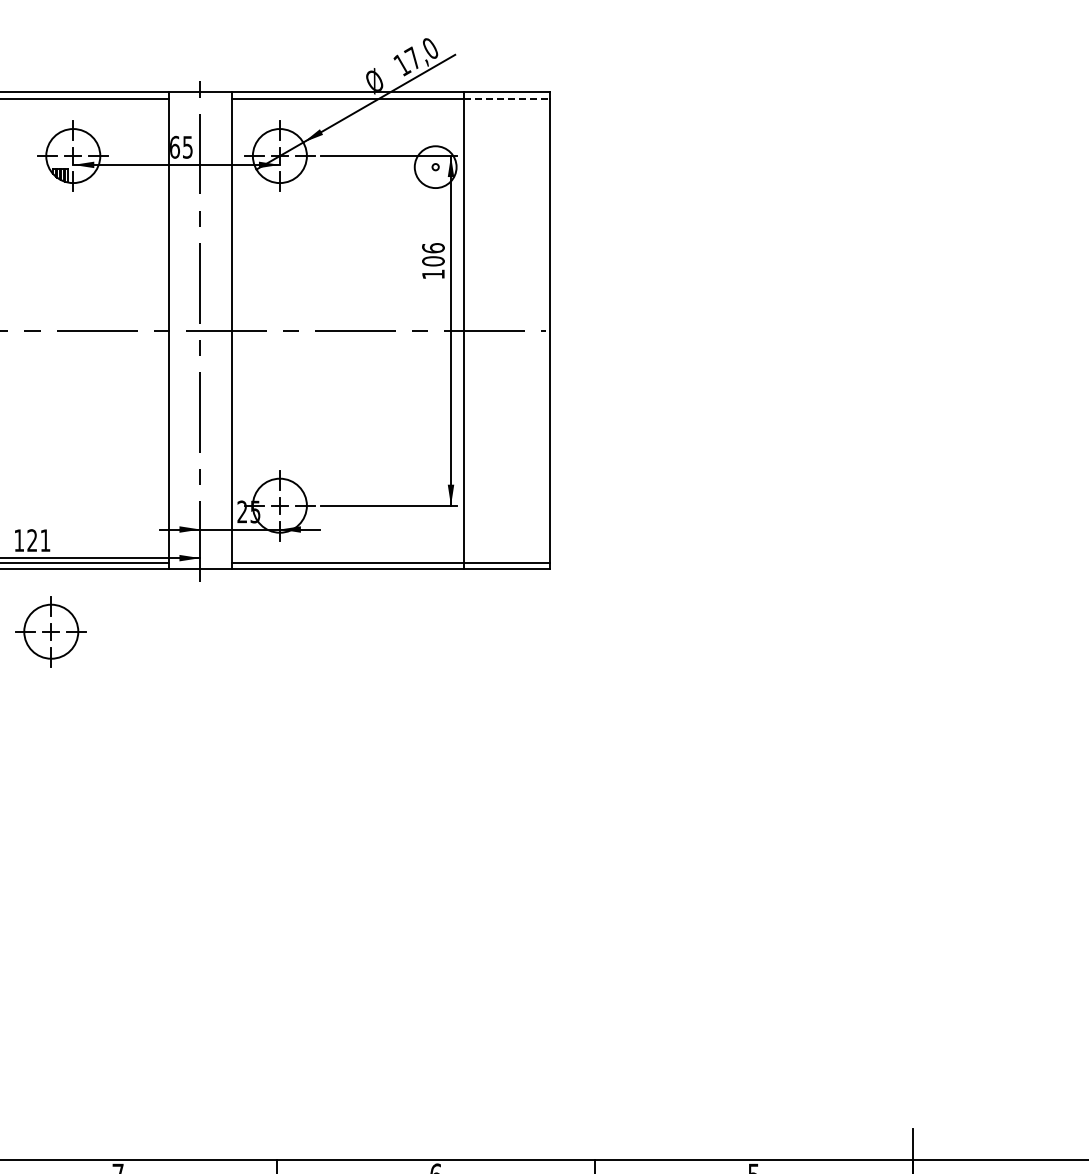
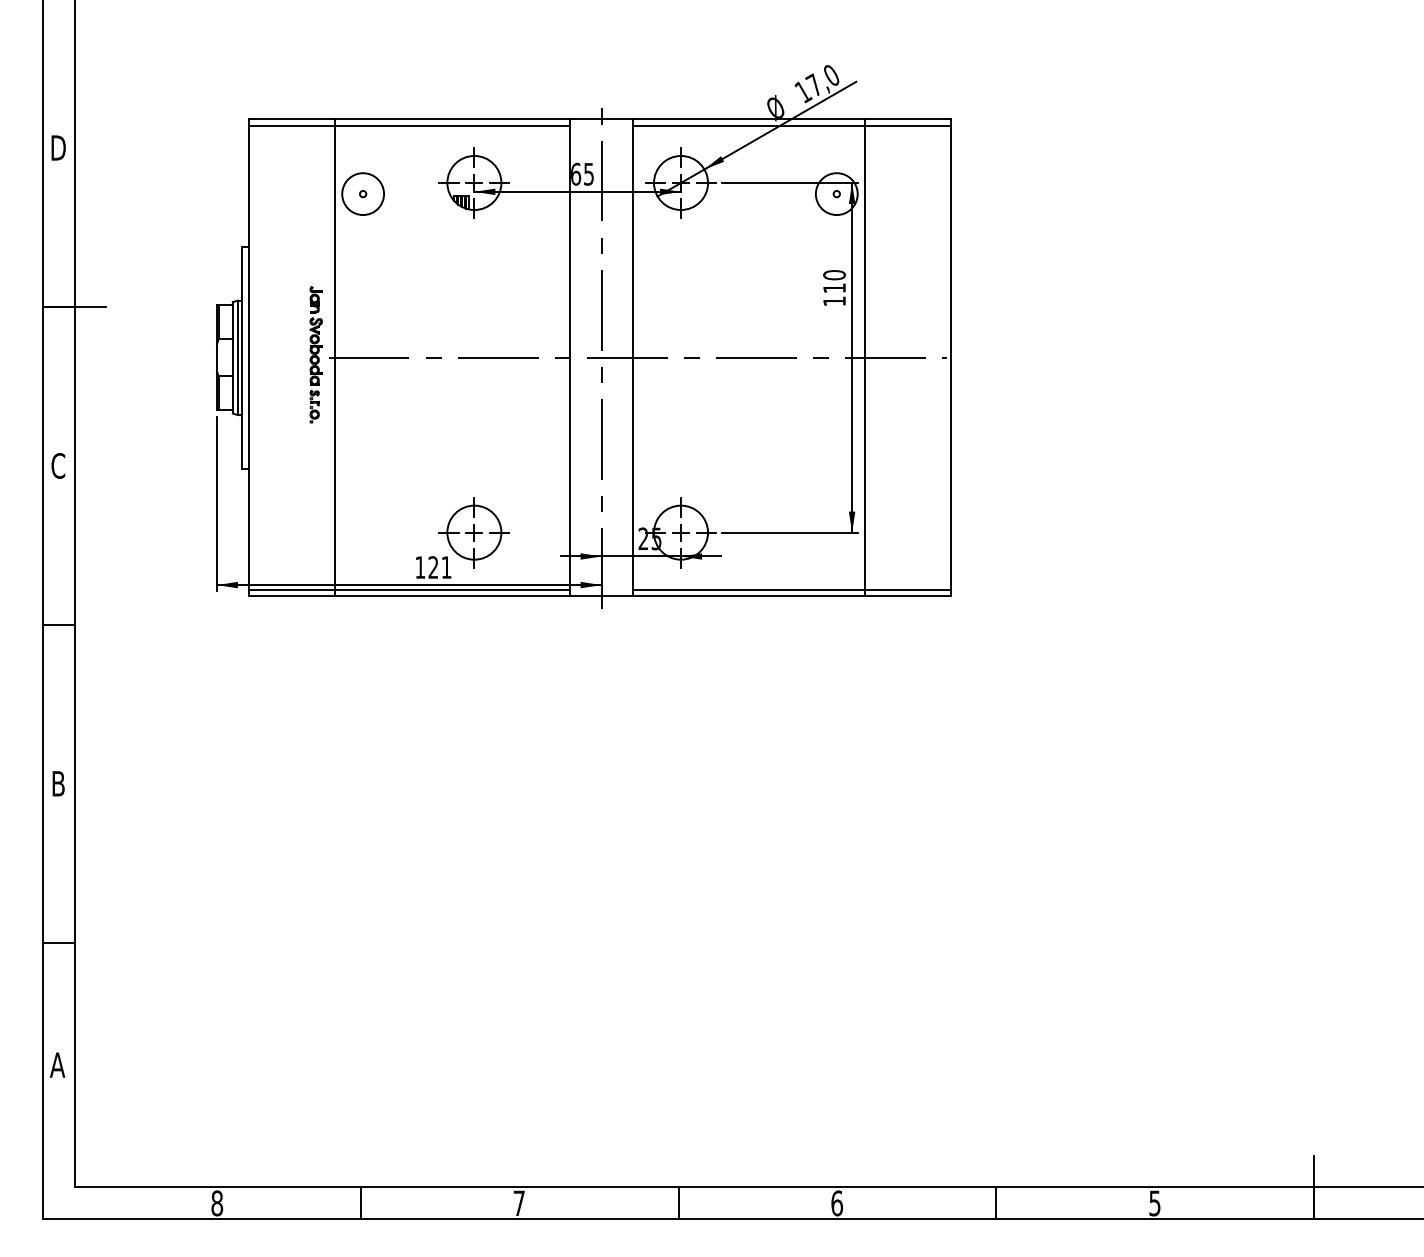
line: (507, 98) -> (908, 125), dashed -> solid
text: (433, 254) -> (834, 281), 106 -> 110
part: (50, 631) -> (473, 532), moved

